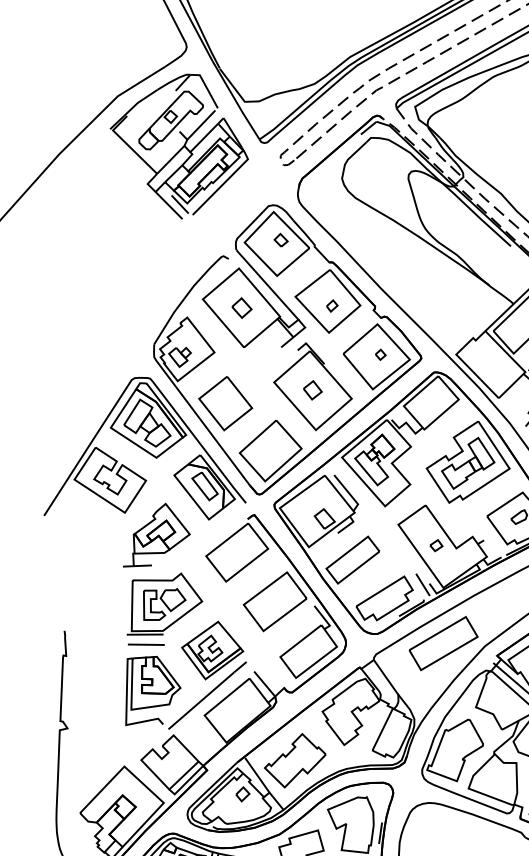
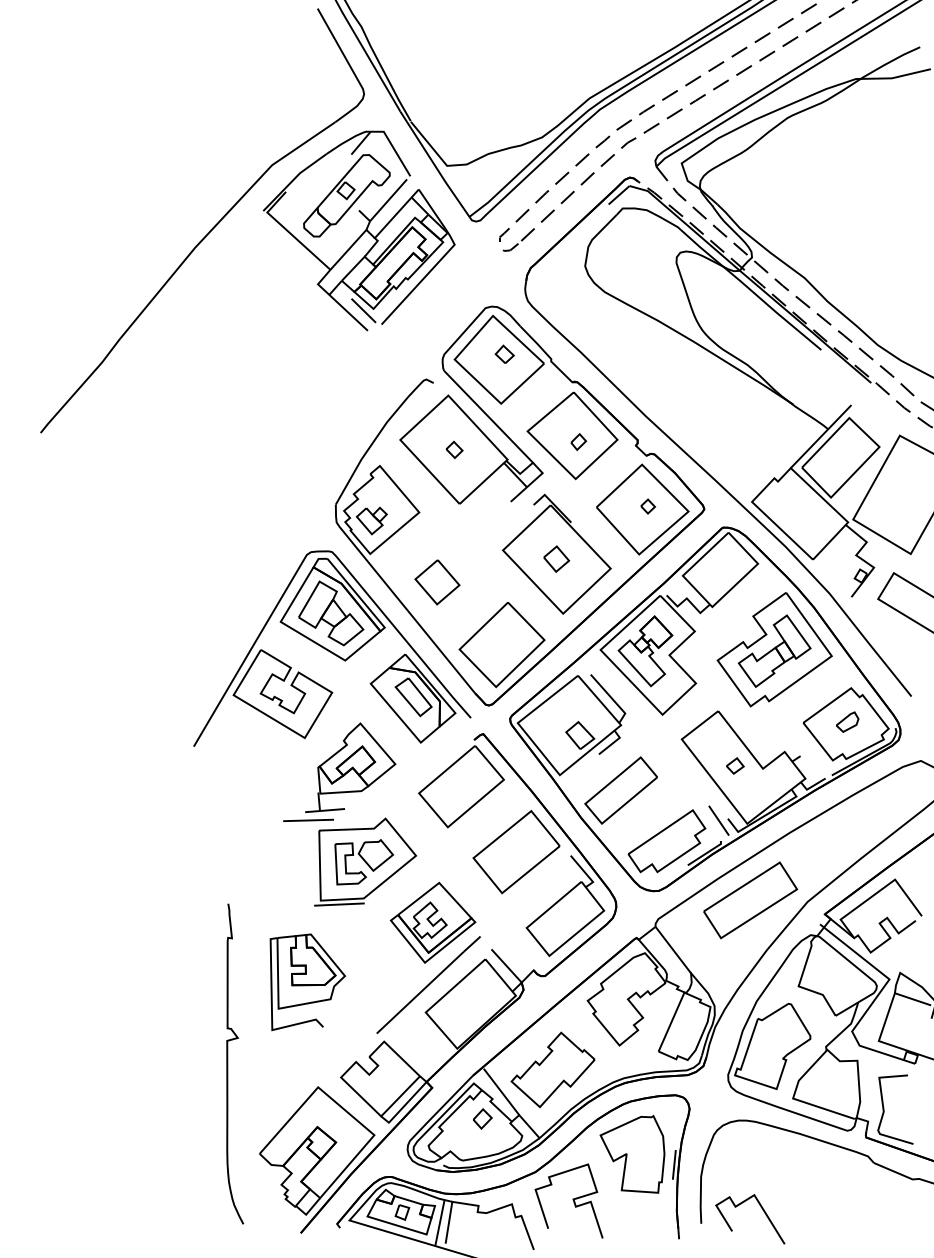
part: (241, 307) -> (454, 449), size x0.6
part: (225, 403) -> (437, 582), size x0.6
line: (146, 644) -> (308, 819), moved
part: (153, 691) -> (307, 982), moved

